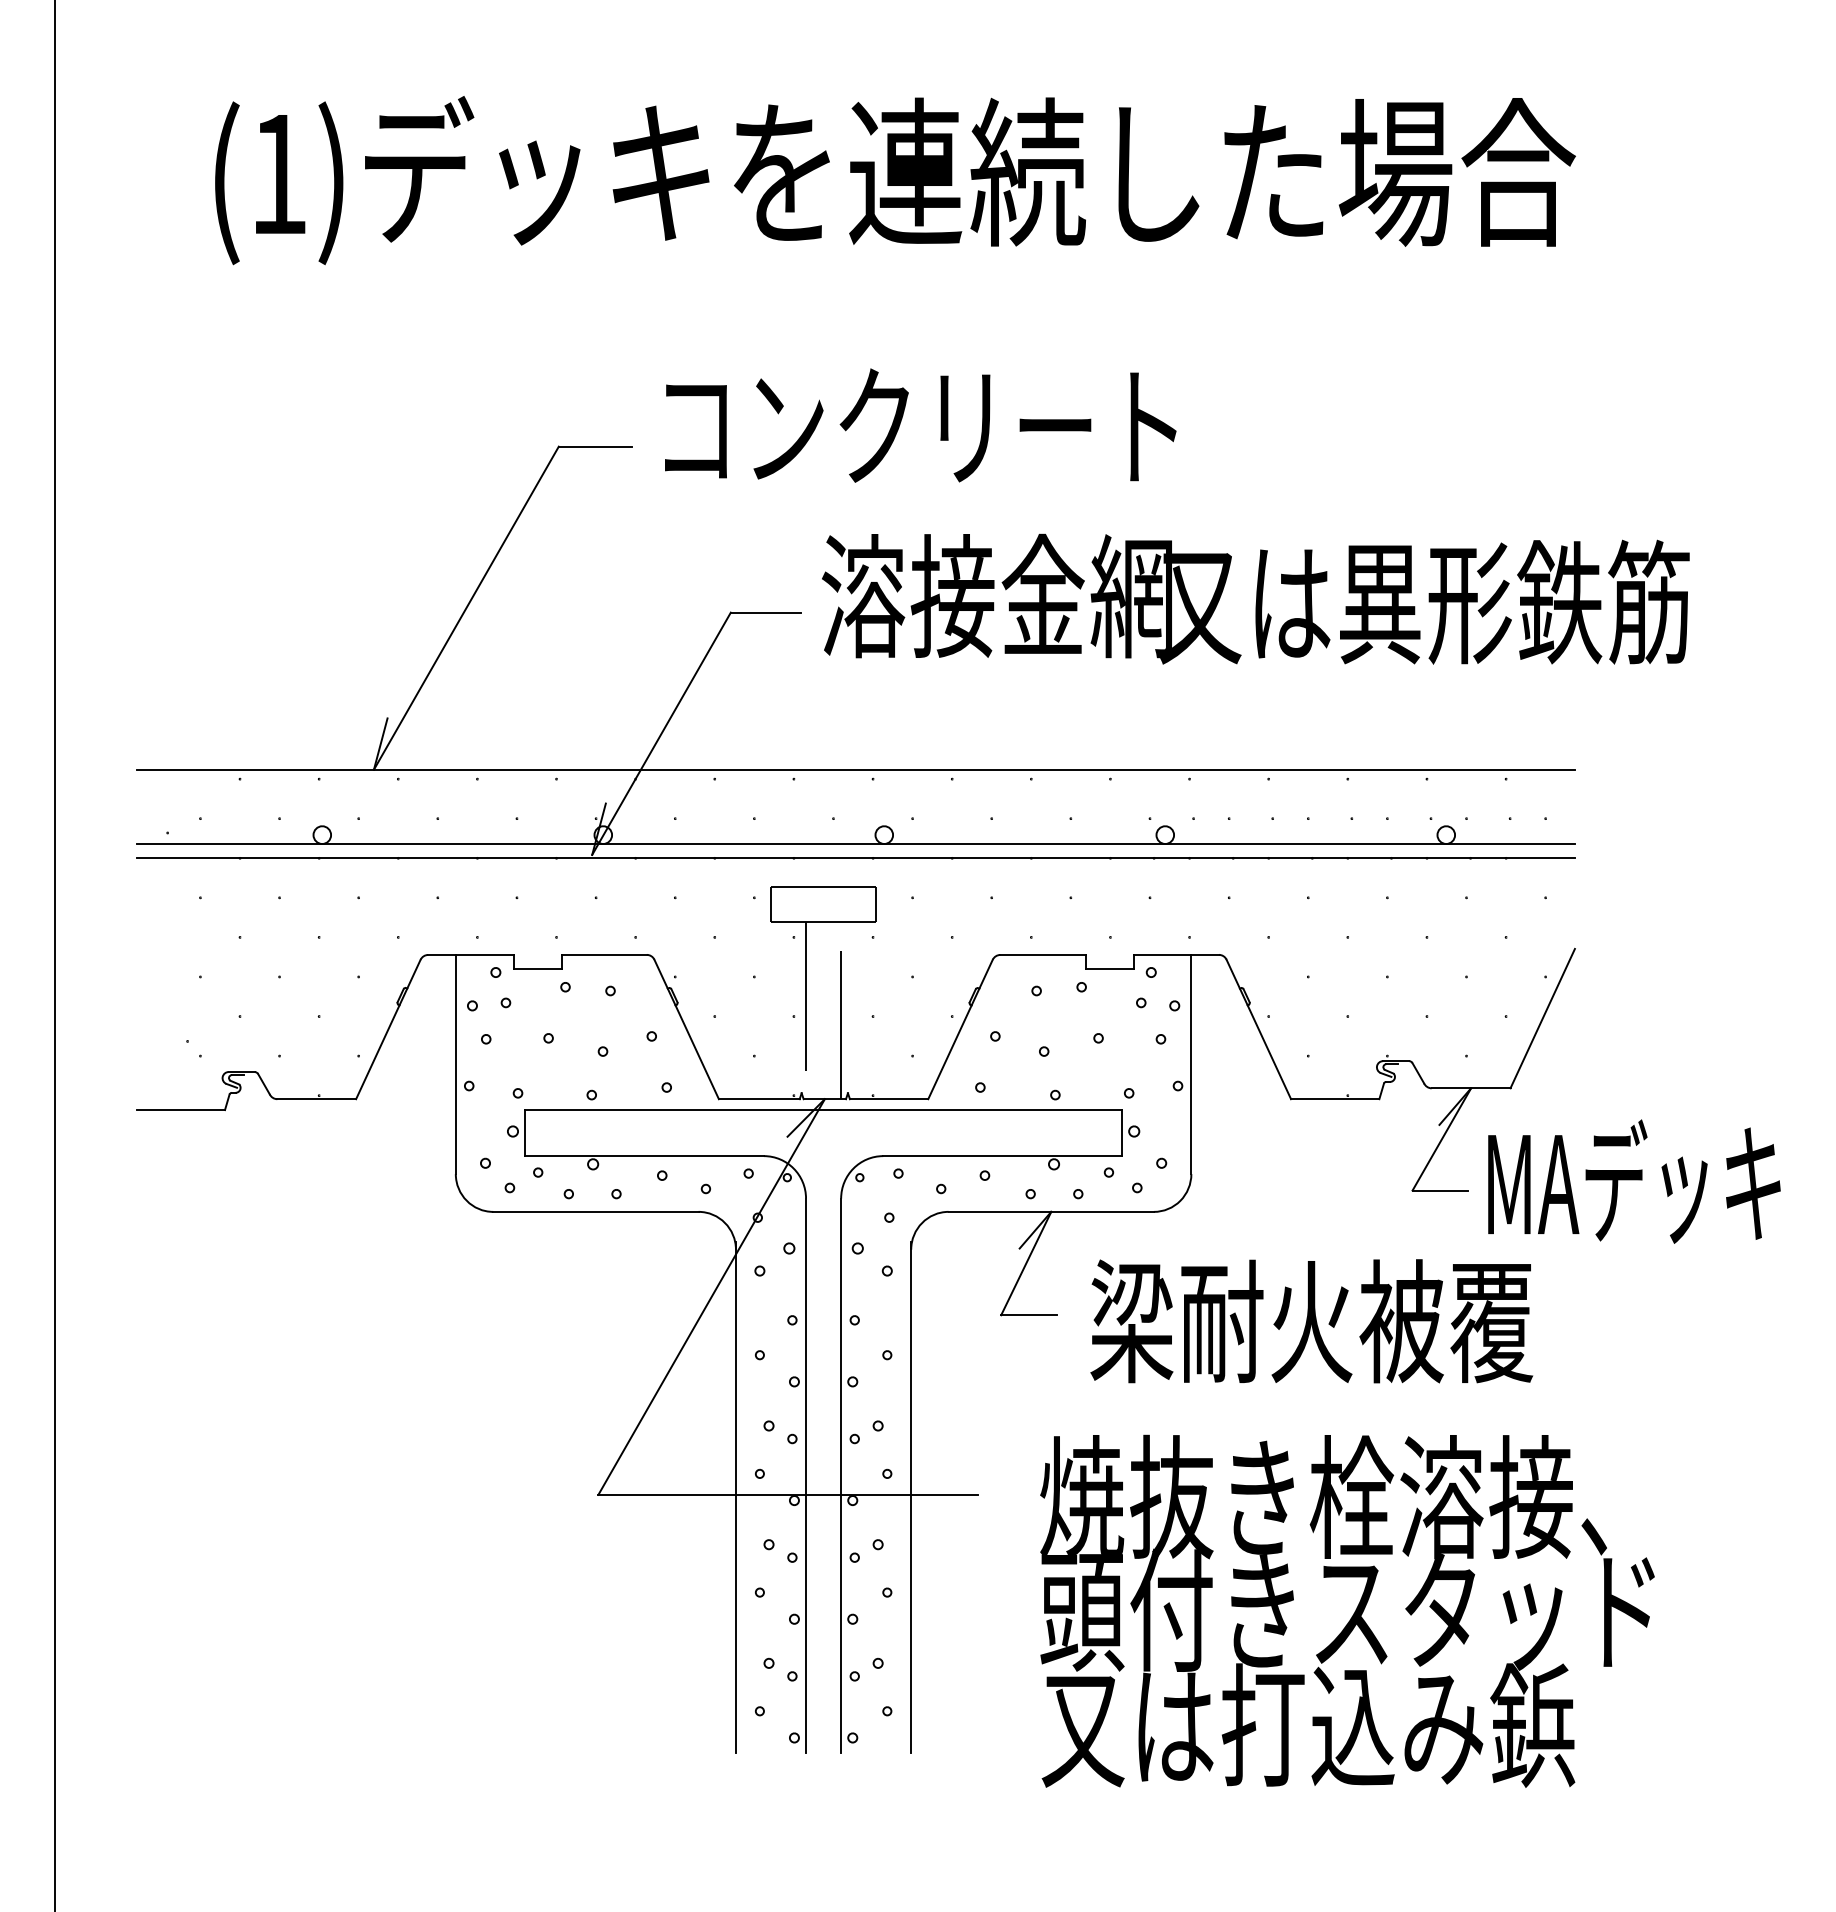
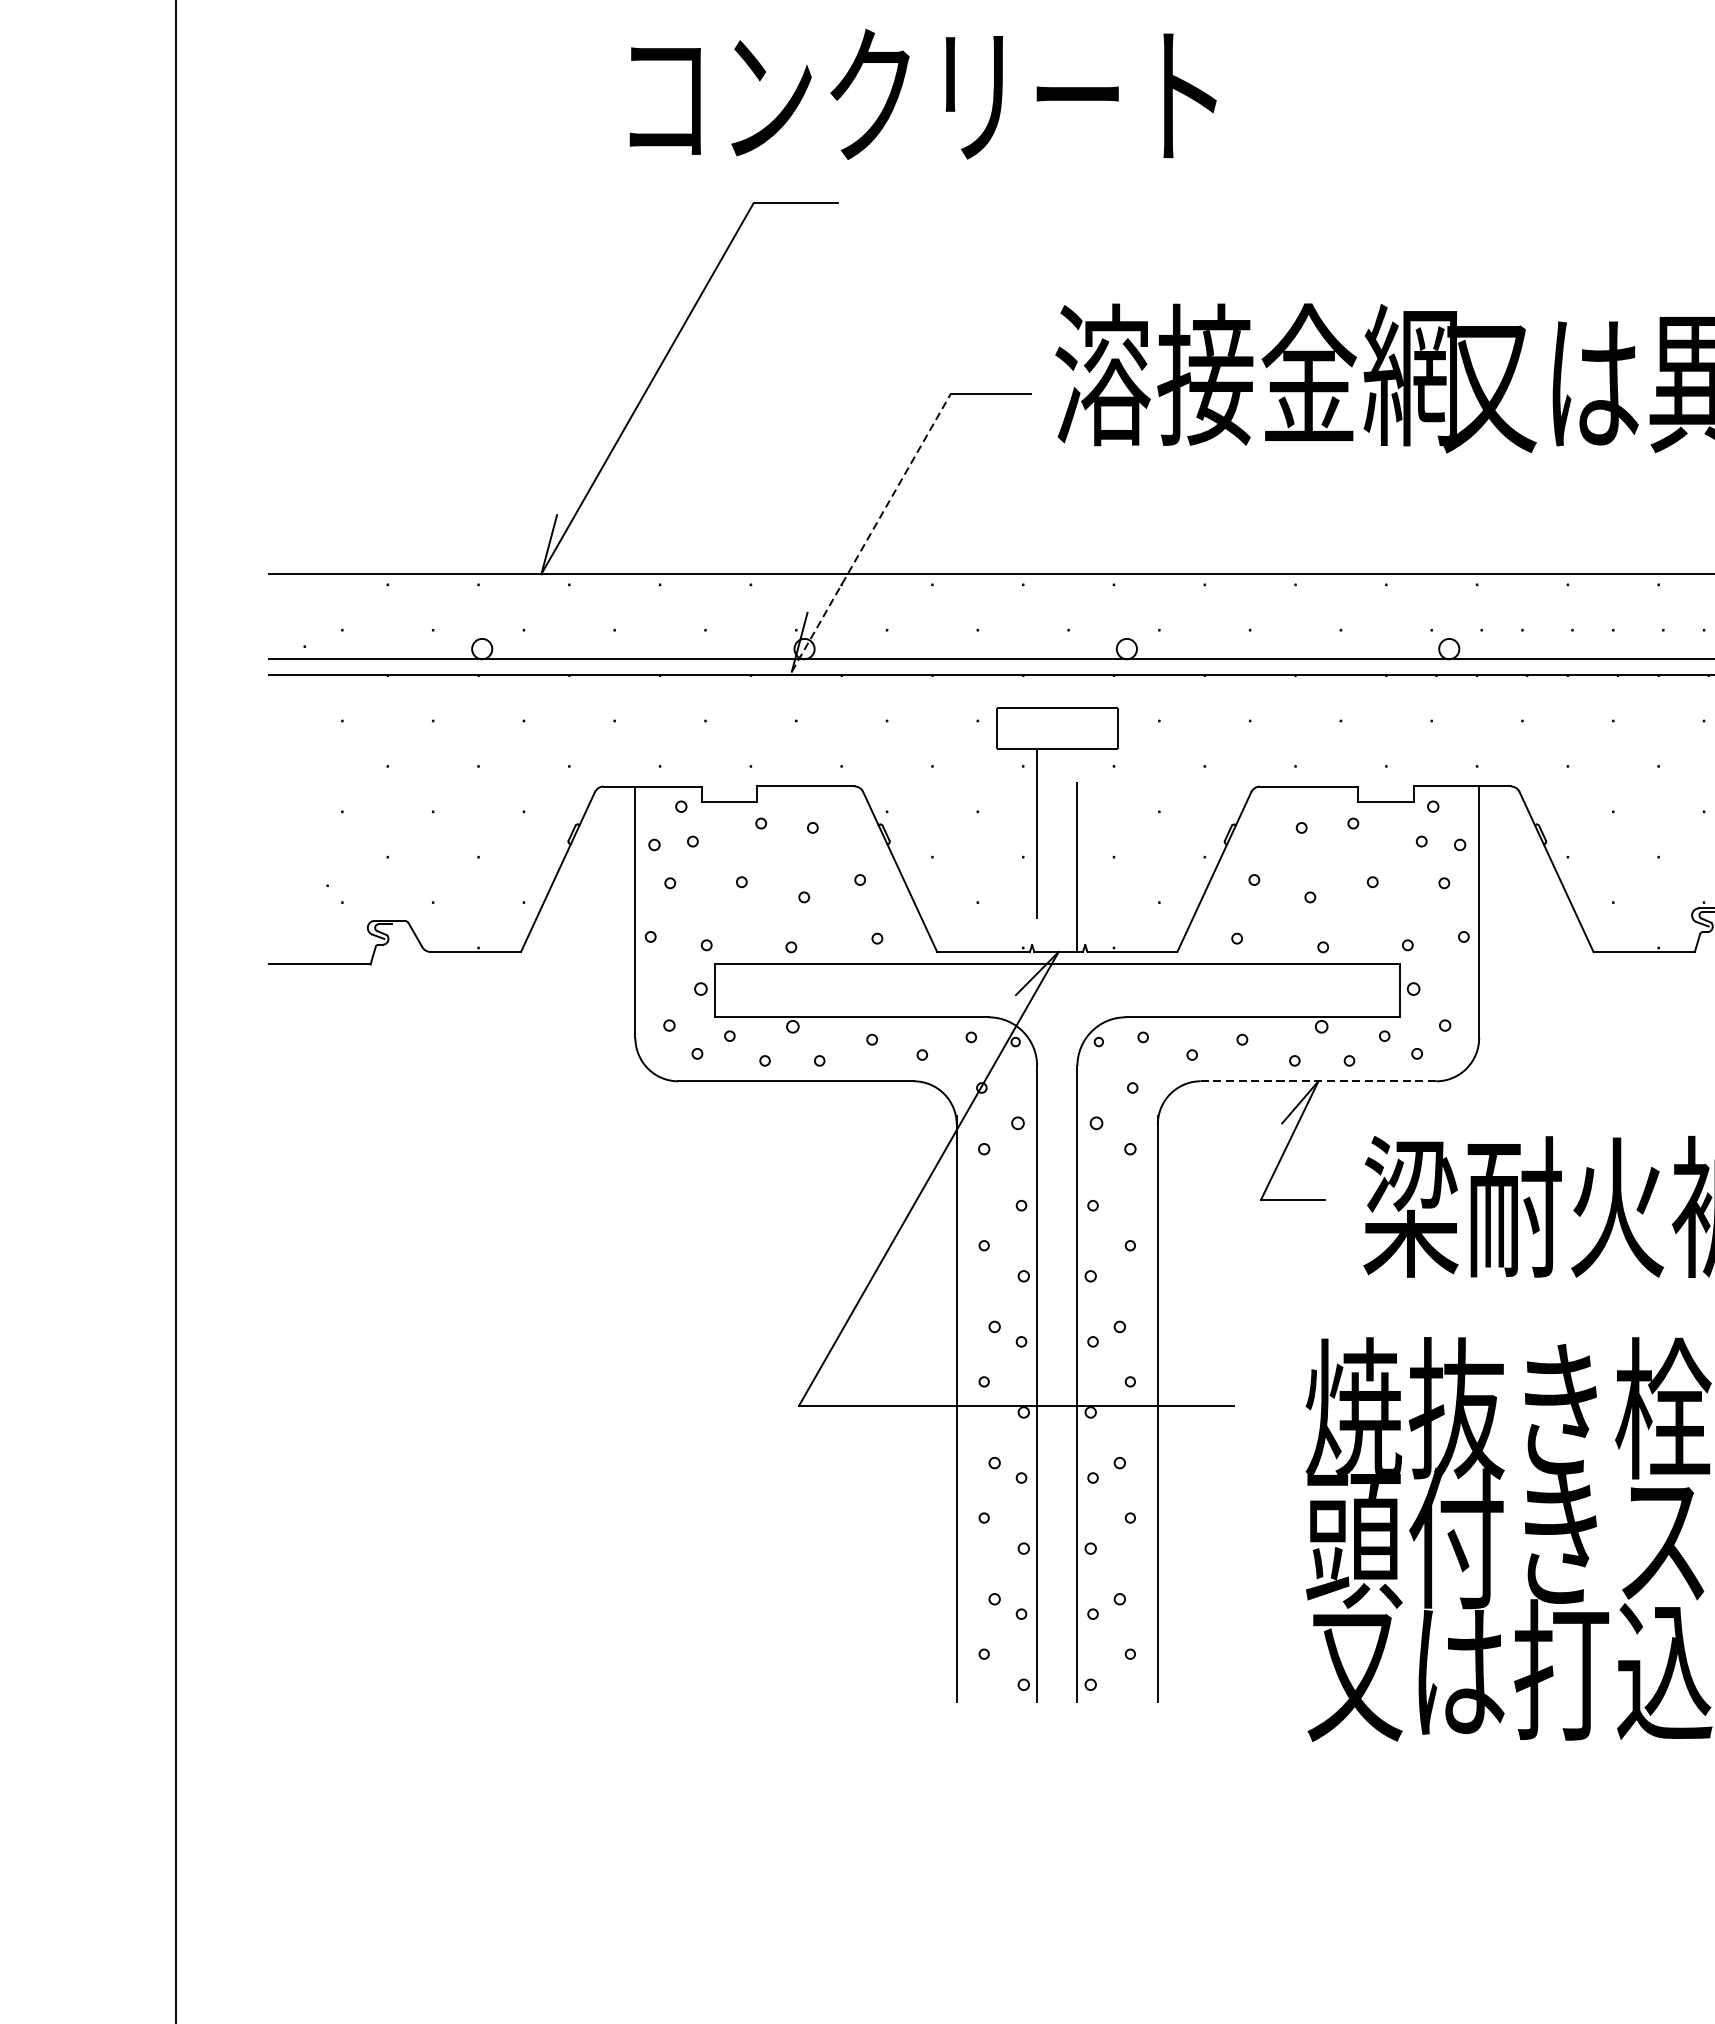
text: (920, 425) -> (922, 94), moved
line: (661, 733) -> (871, 532), solid -> dashed
line: (1051, 1211) -> (1318, 1080), solid -> dashed

